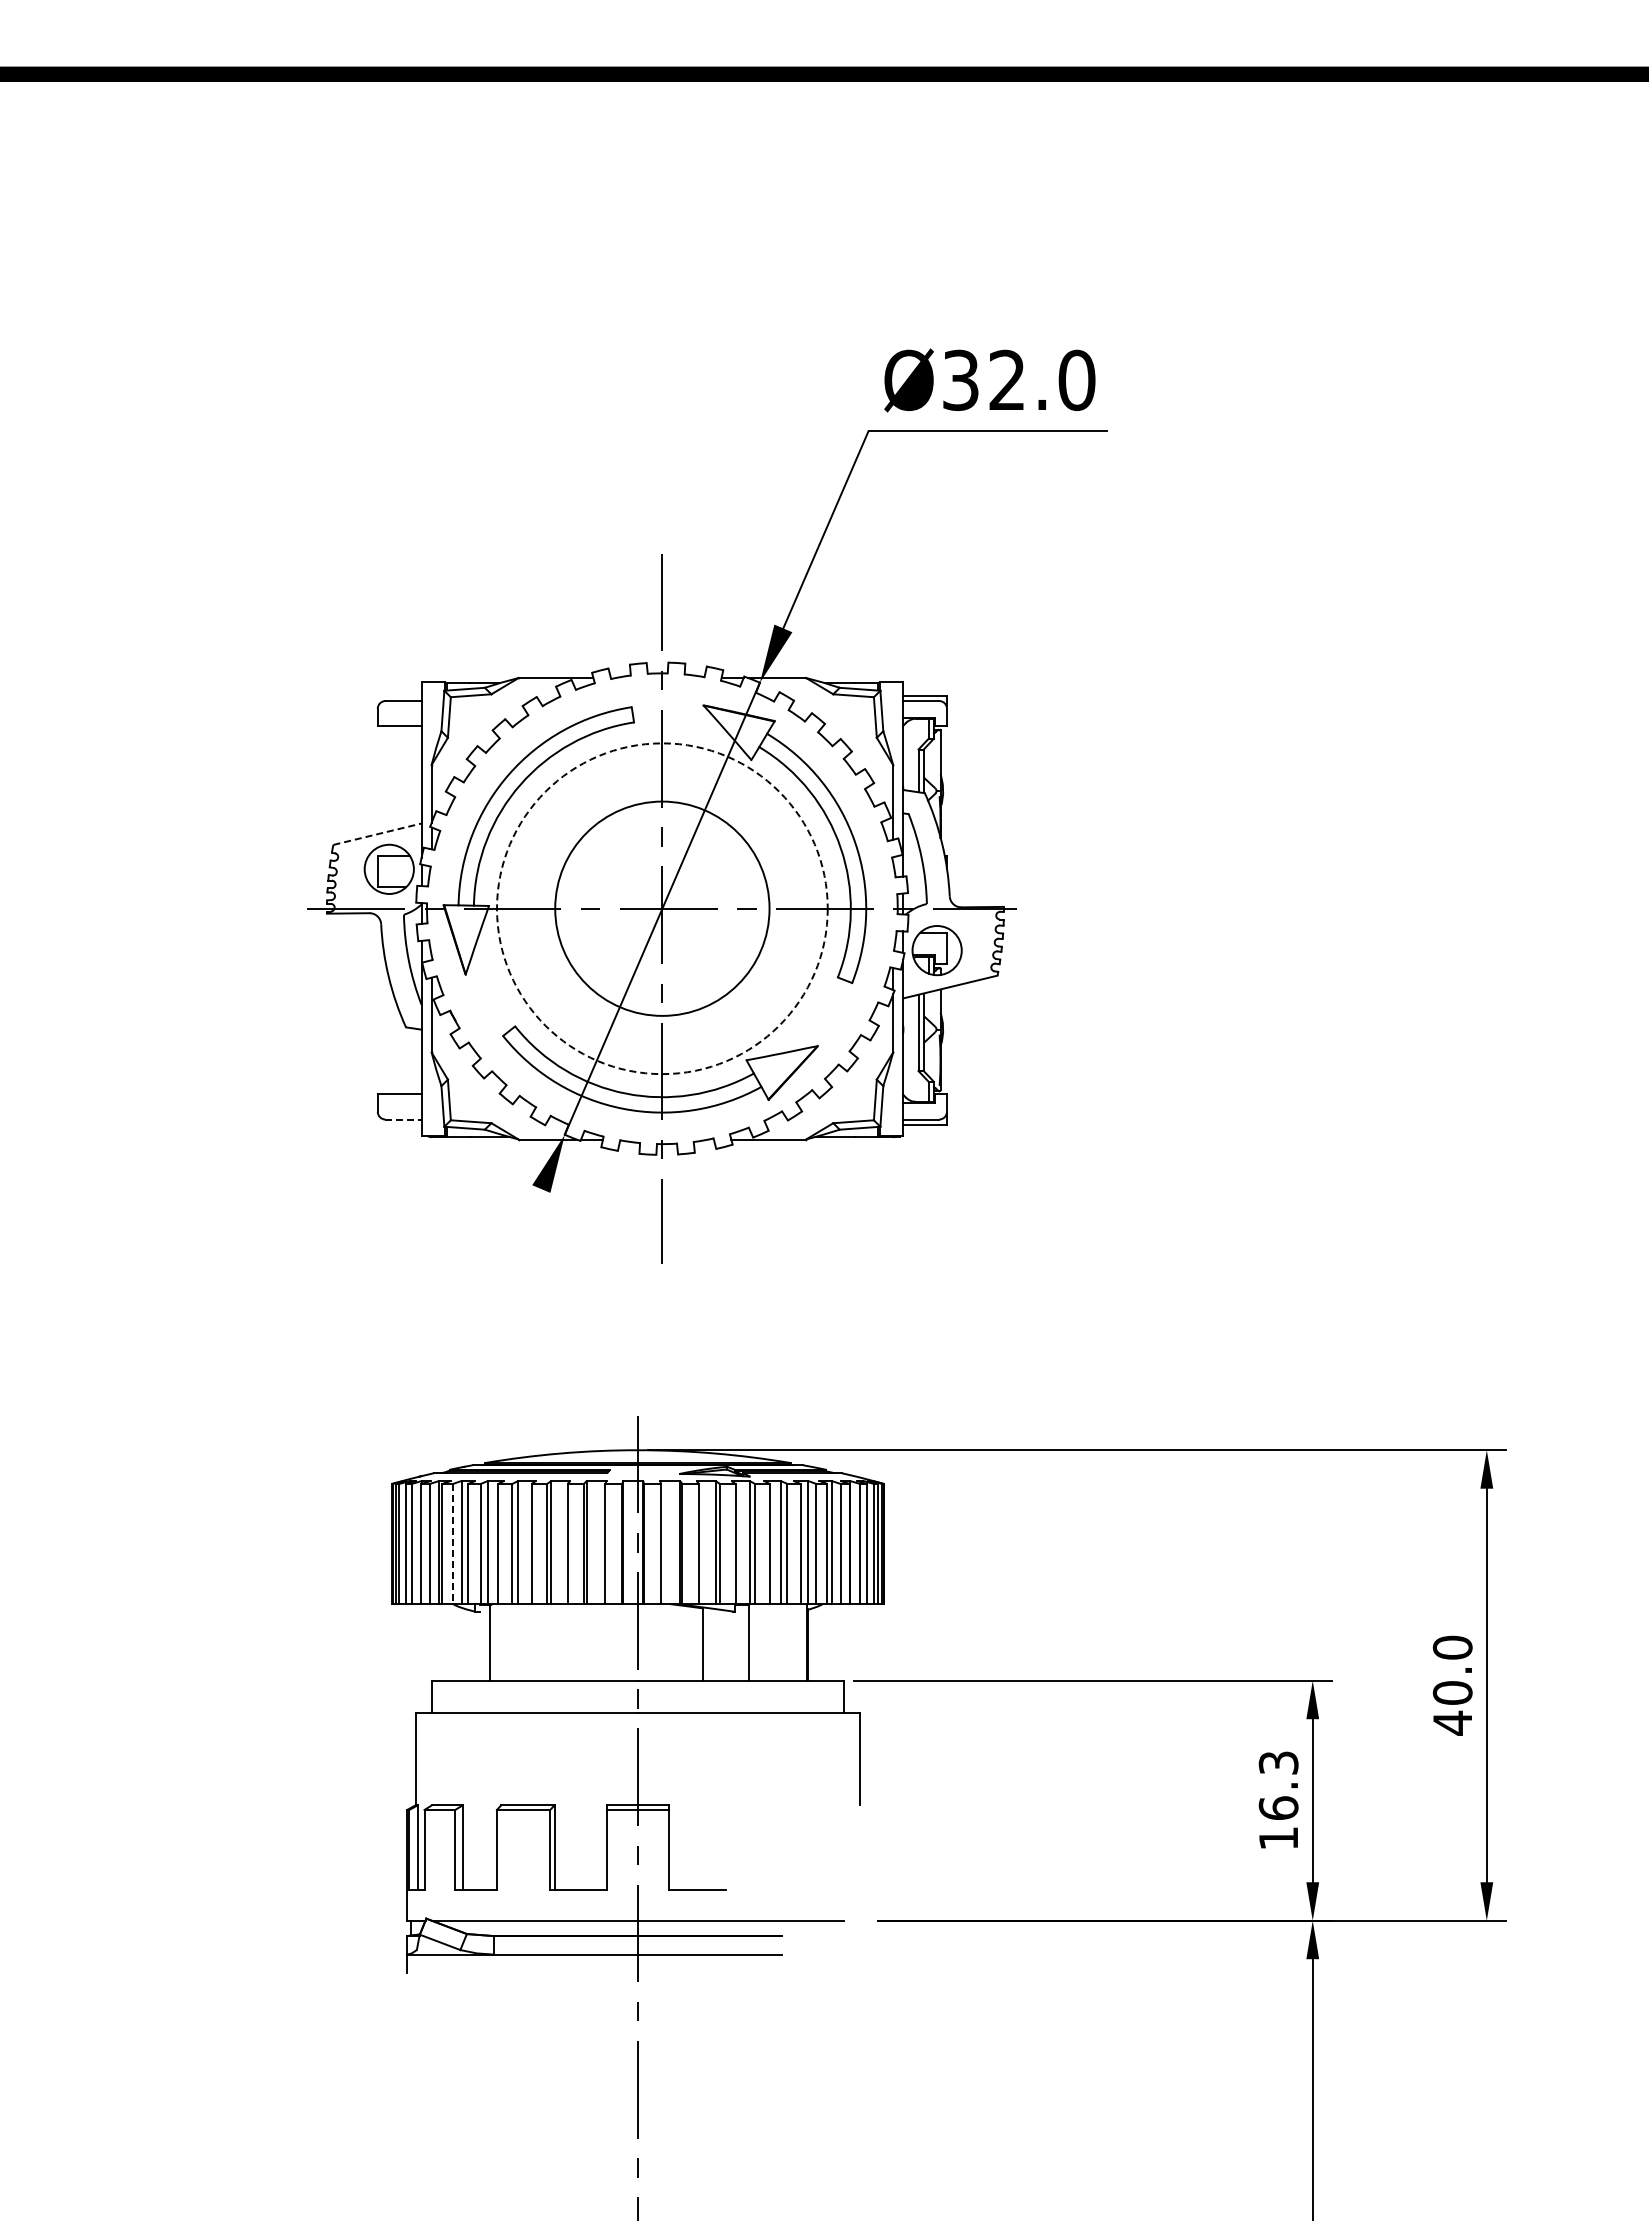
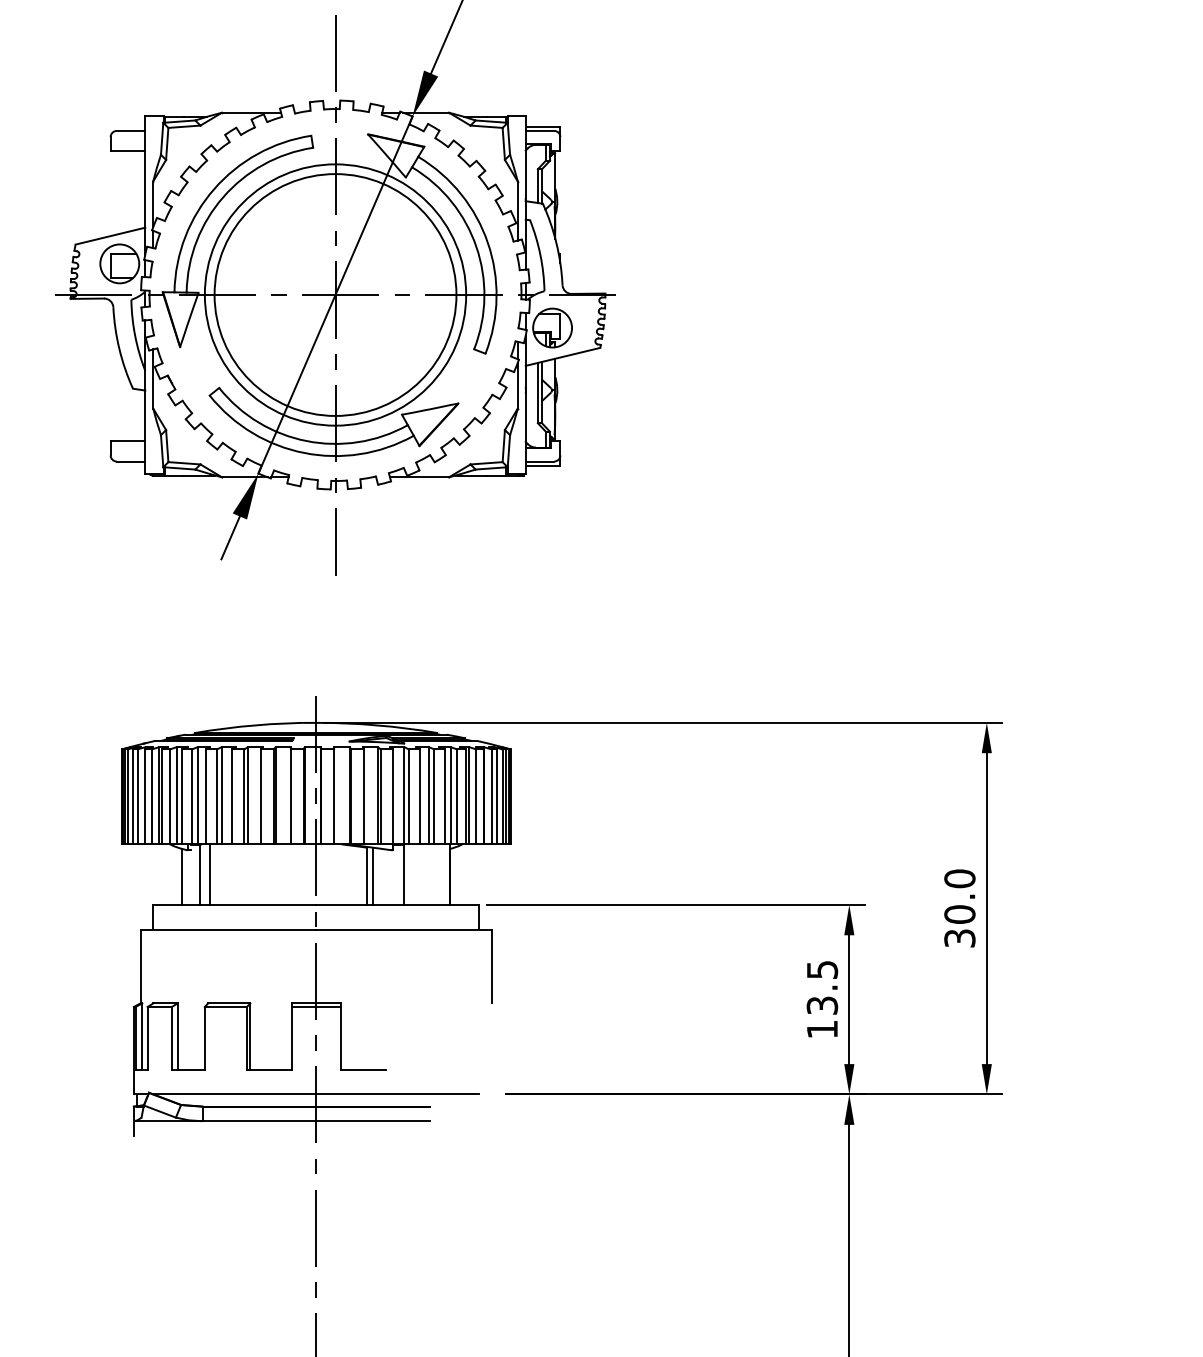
line: (378, 834) -> (111, 236), dashed -> solid
circle: (662, 908) -> (335, 294), dashed -> solid
circle: (662, 908) -> (335, 294), size x1.43
line: (404, 1119) -> (131, 461), dashed -> solid
line: (529, 1216) -> (230, 538), added
line: (453, 1544) -> (170, 797), dashed -> solid
line: (503, 1642) -> (210, 874), added
line: (468, 1644) -> (182, 876), added
line: (710, 1644) -> (373, 876), added
text: (1452, 1722) -> (959, 937), 40.0 -> 30.0
text: (1278, 1785) -> (822, 987), 16.3 -> 13.5

